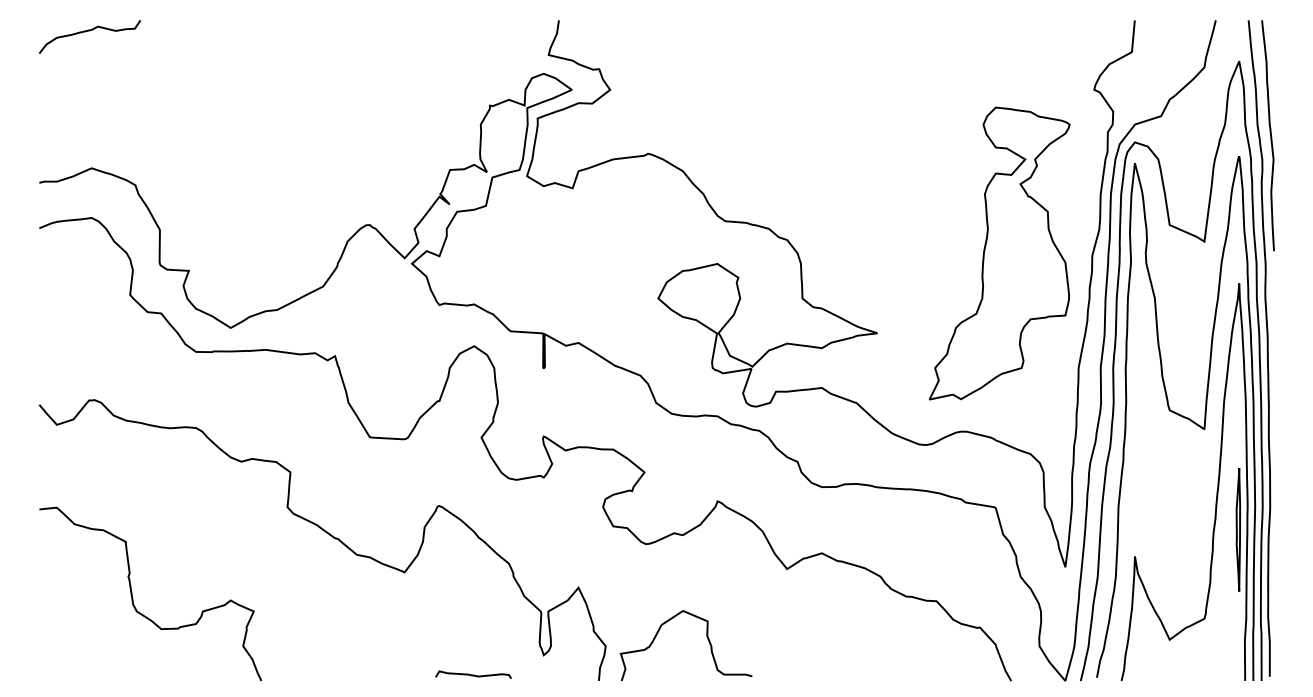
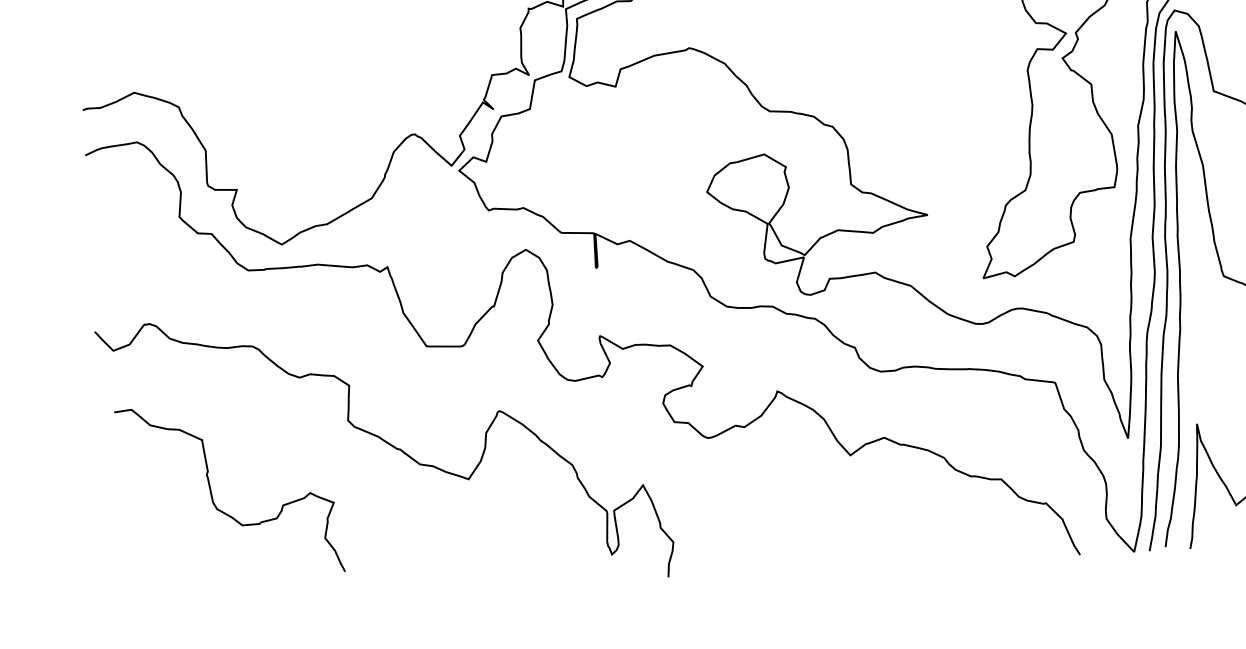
curve: (133, 598) -> (213, 496), moved
curve: (706, 637) -> (773, 528), removed
curve: (473, 674) -> (542, 577), removed

